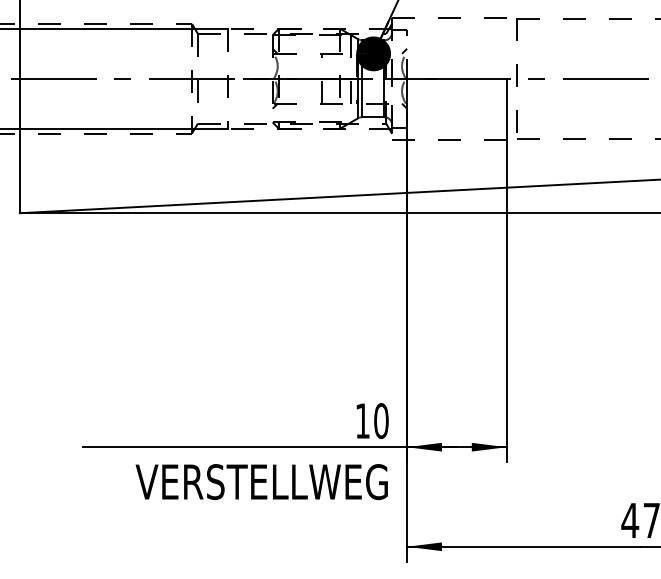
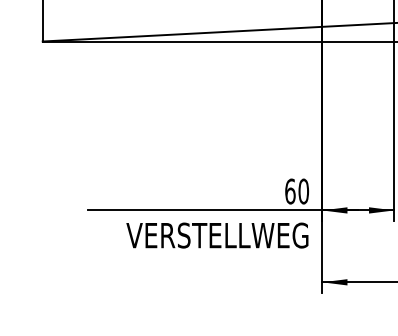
text: (362, 421) -> (290, 191), 10 -> 60

